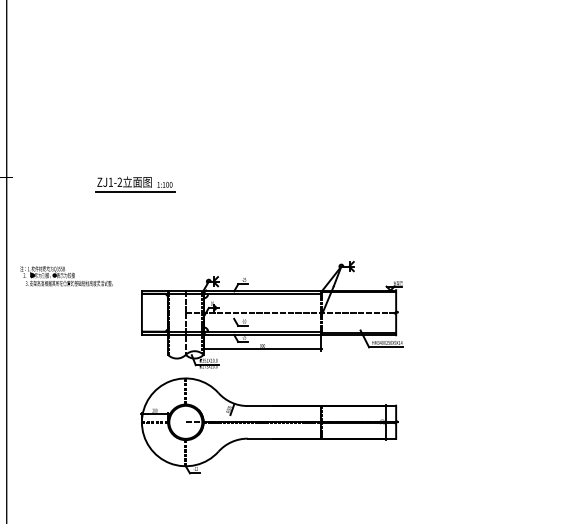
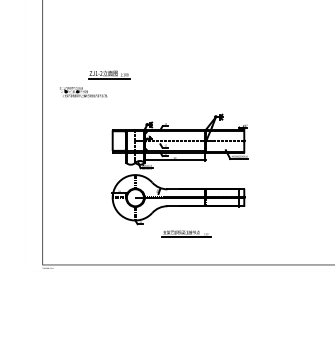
part: (66, 276) -> (83, 92), moved
part: (284, 491) -> (186, 233), added

